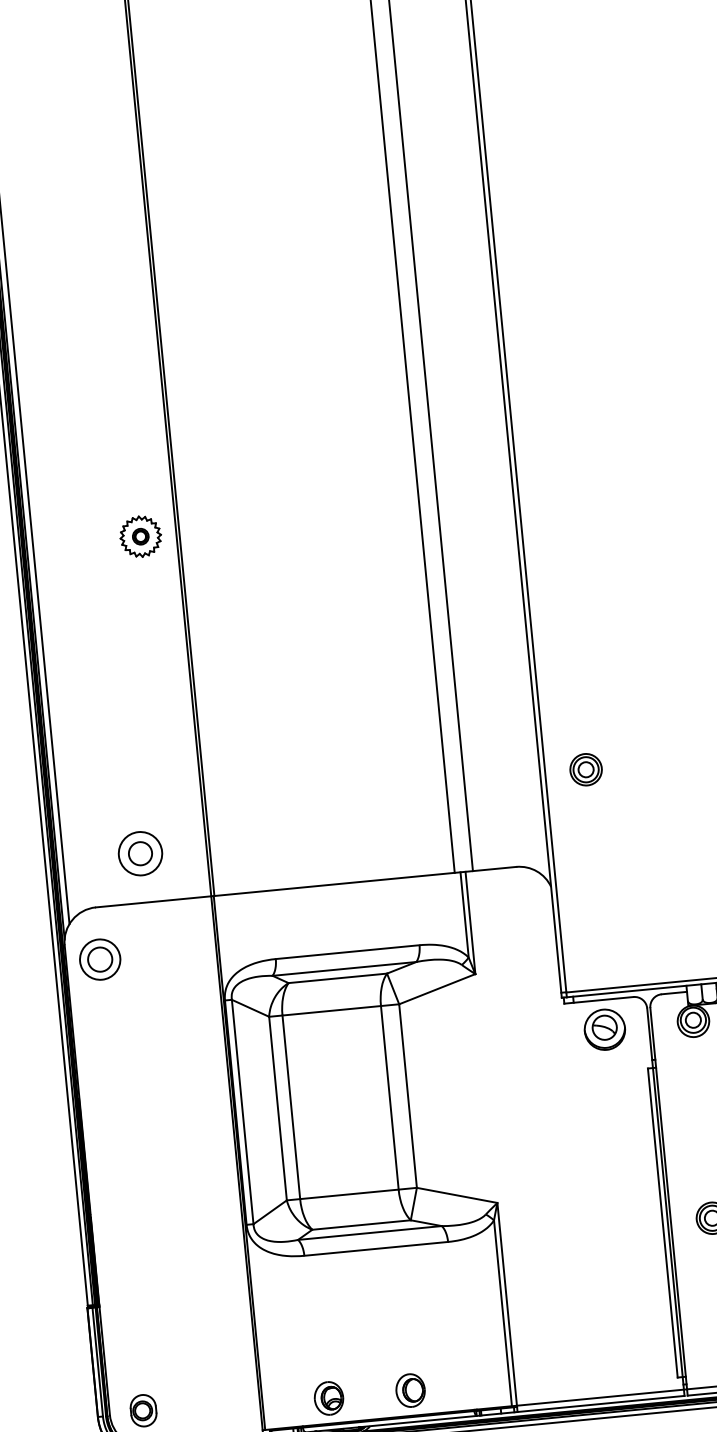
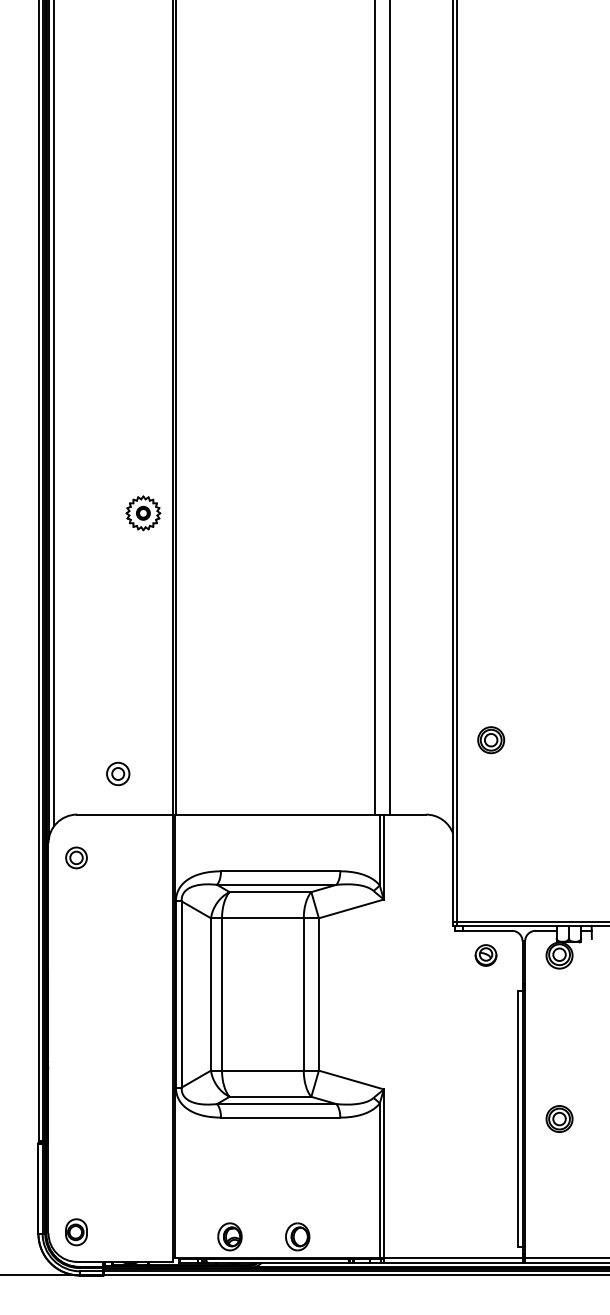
part: (140, 853) -> (118, 773), size x0.62
part: (100, 959) -> (76, 857), size x0.62
part: (604, 1029) -> (485, 955), size x0.62

